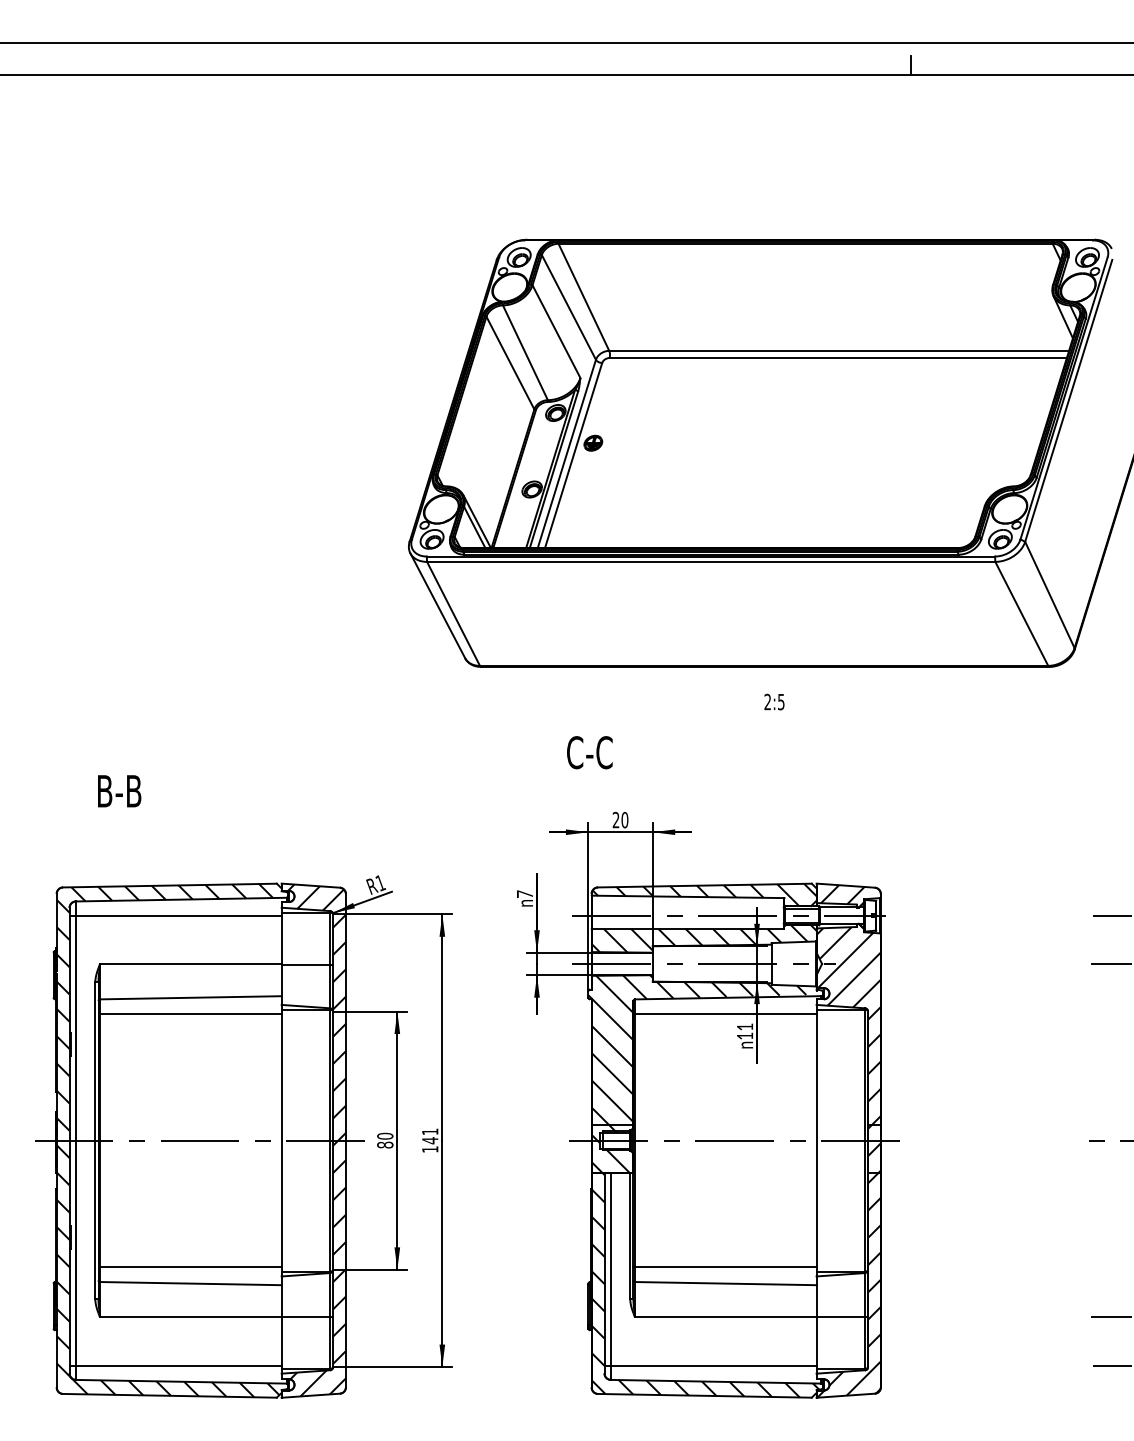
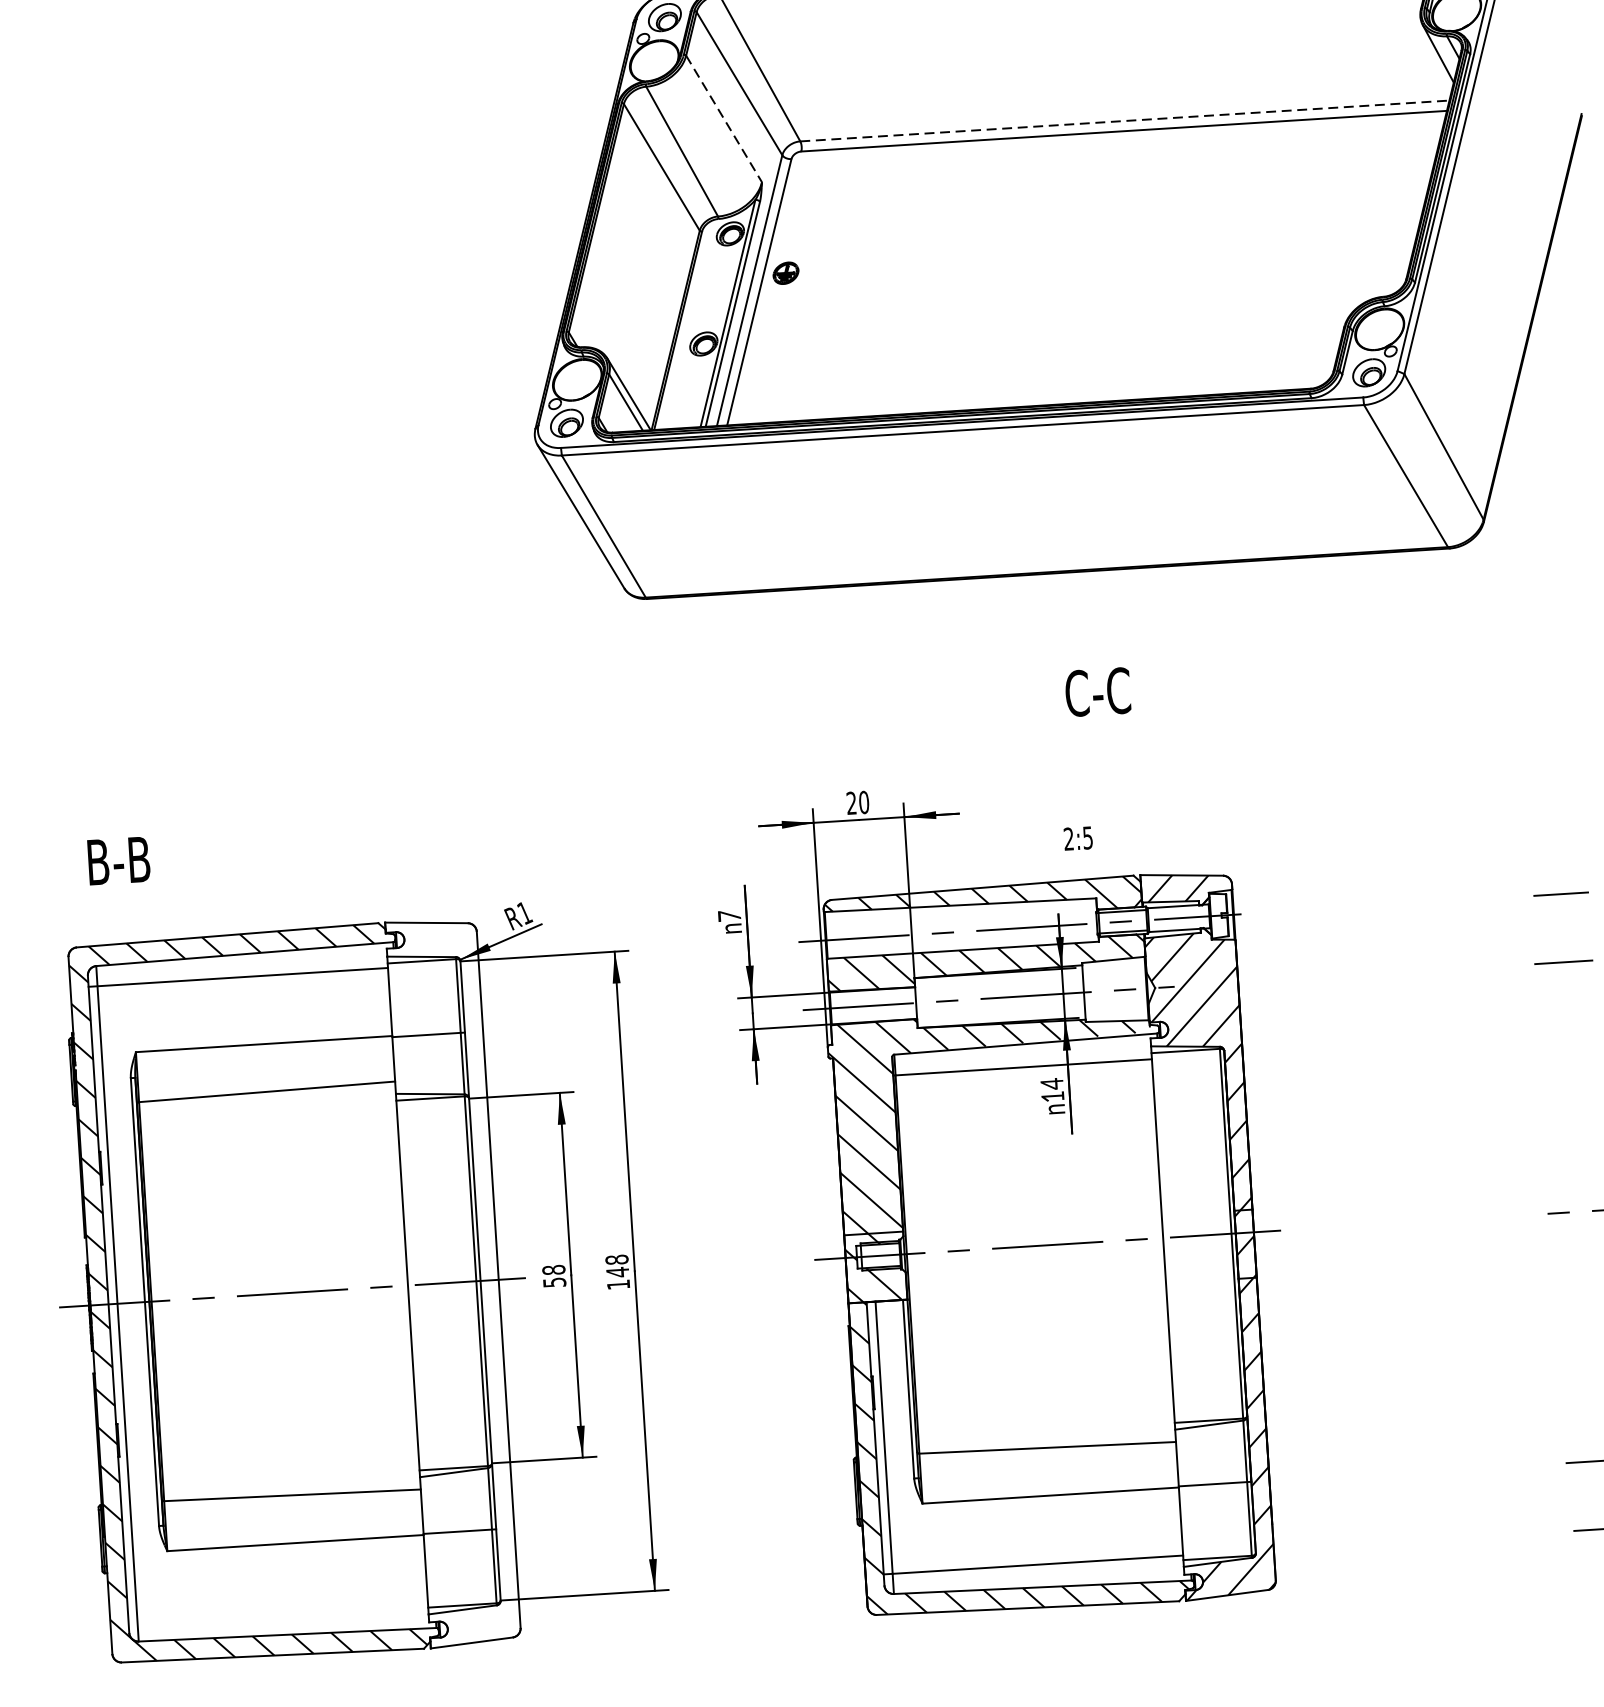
line: (556, 332) -> (724, 120), solid -> dashed
line: (839, 350) -> (1125, 120), solid -> dashed
text: (774, 701) -> (1078, 837), moved
text: (589, 752) -> (1097, 691), moved
text: (119, 791) -> (118, 861), moved
line: (189, 1014) -> (266, 1115), removed
text: (744, 1027) -> (1051, 1084), 11 -> 14
text: (430, 1131) -> (617, 1259), 141 -> 148
hatch: (316, 1140) -> (457, 1282), removed
text: (385, 1140) -> (554, 1276), 80 -> 58
line: (189, 1267) -> (289, 1472), removed
line: (724, 1267) -> (1044, 1425), removed
line: (175, 1365) -> (278, 1612), removed

